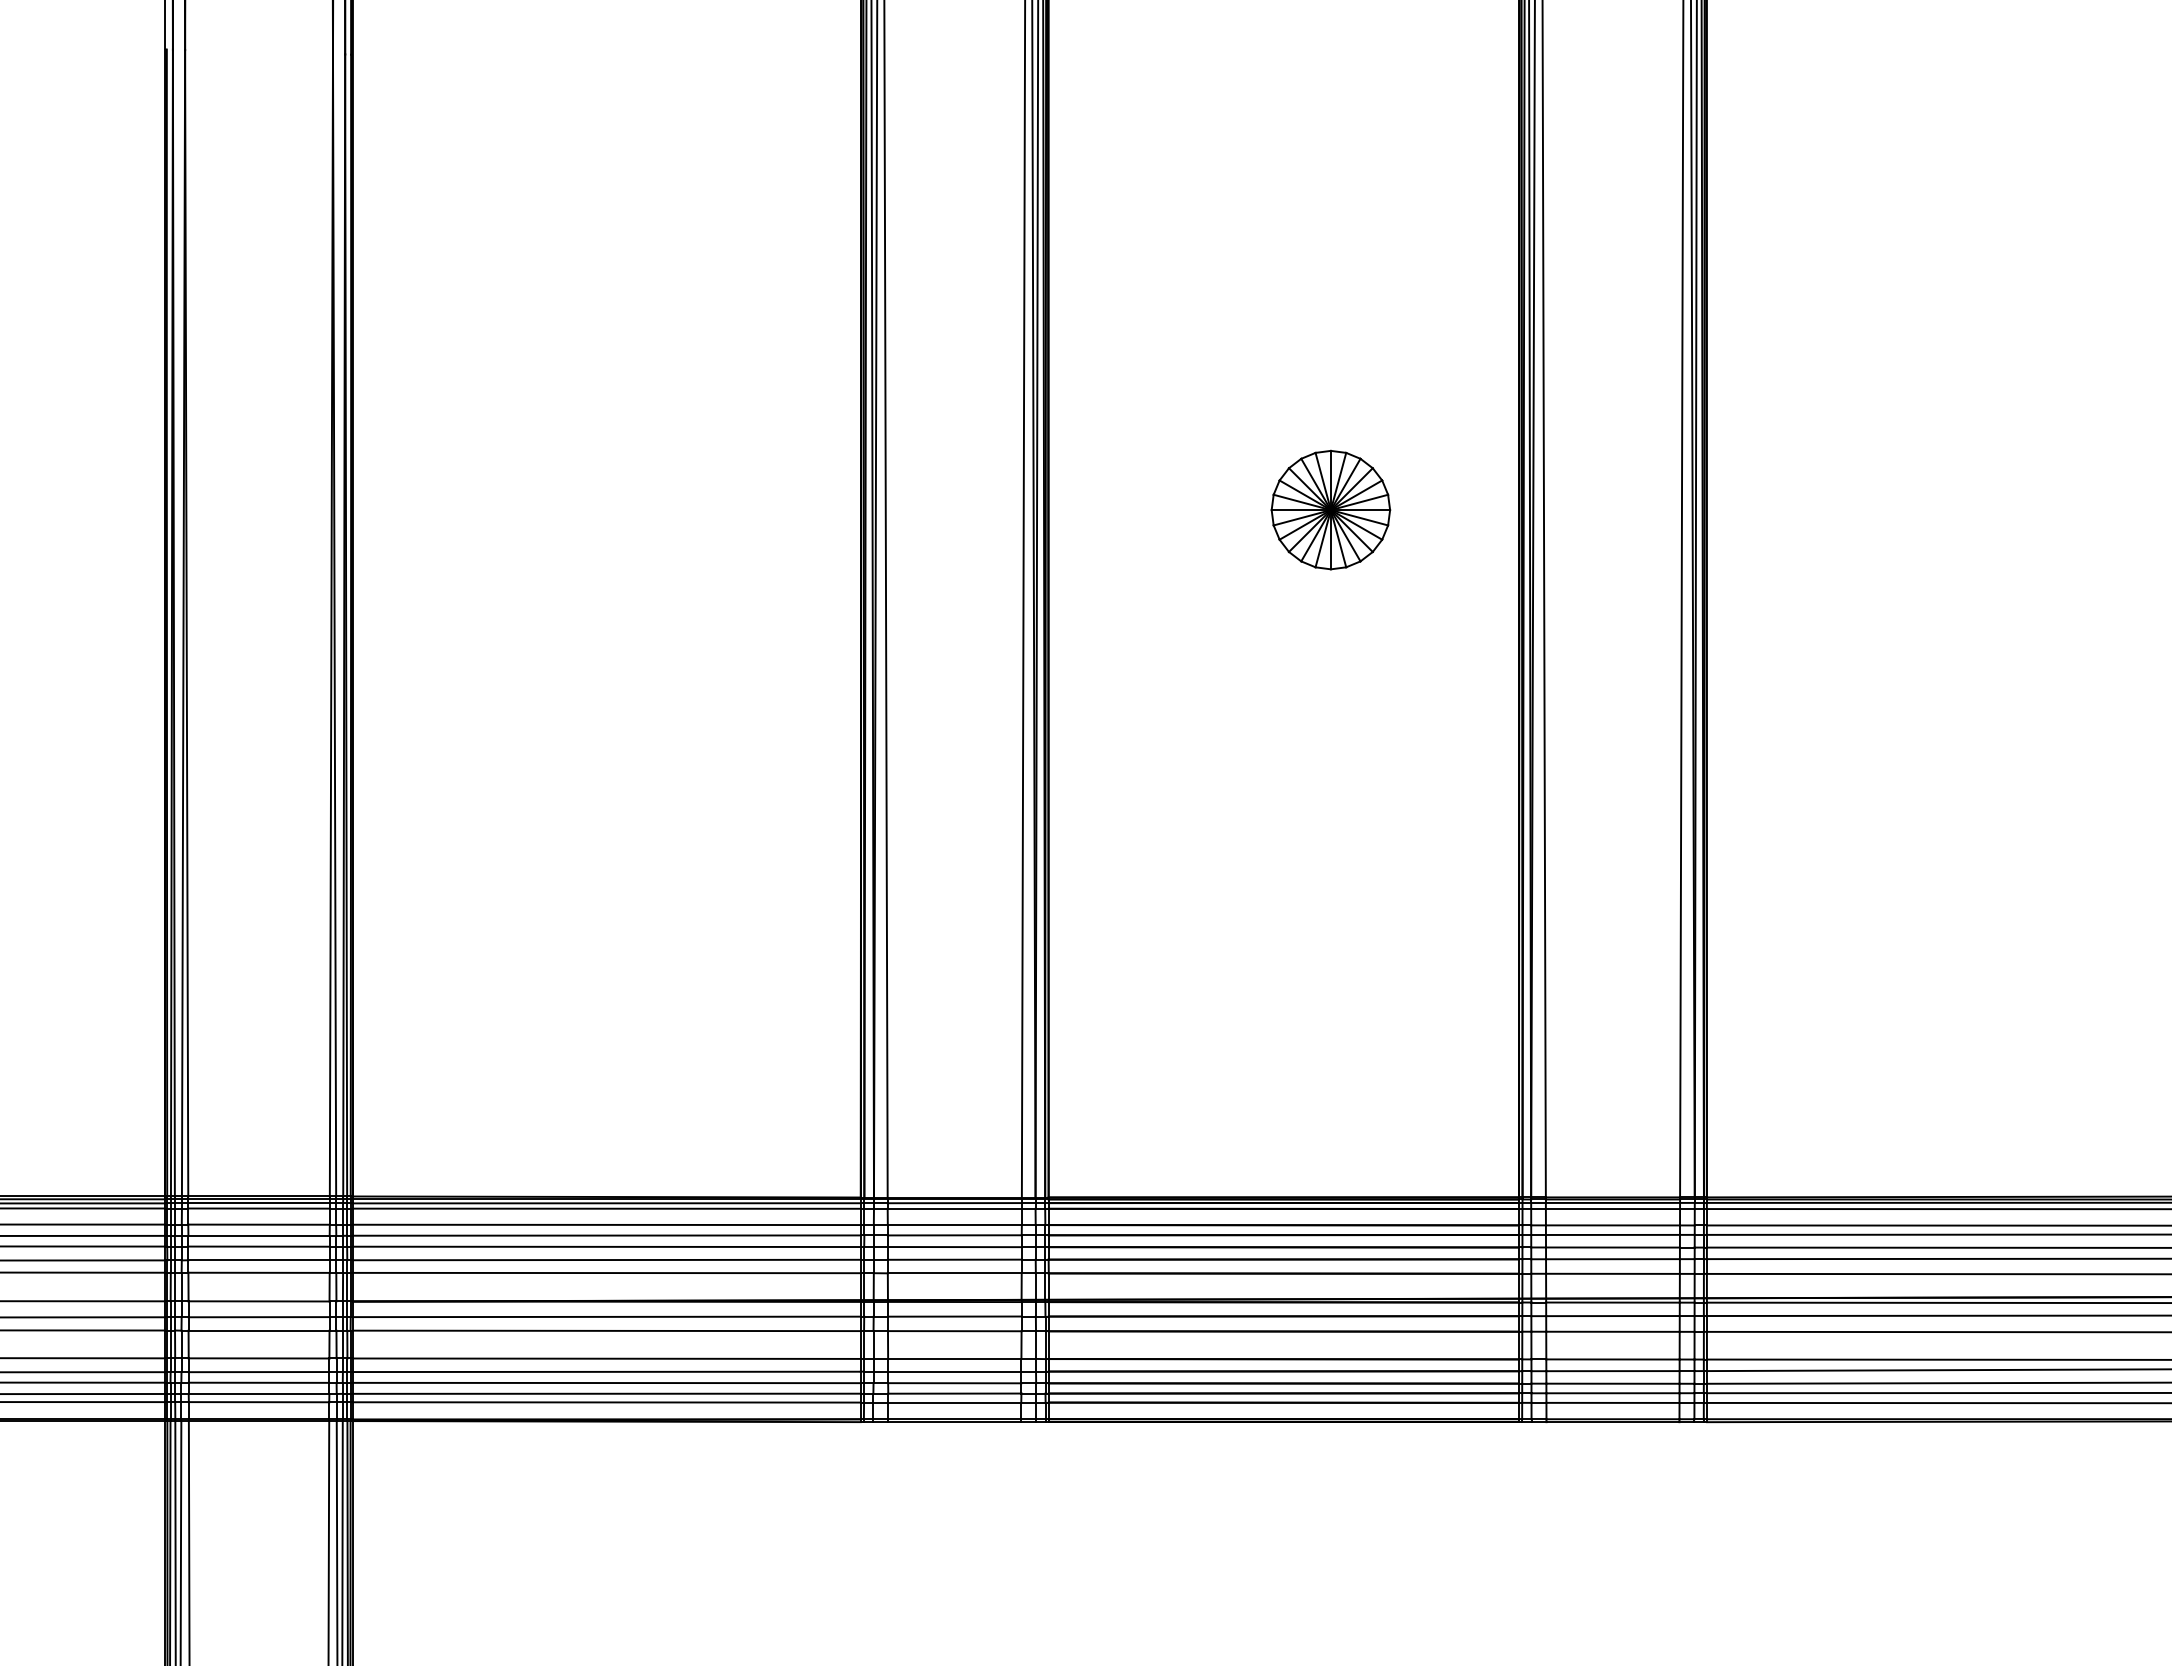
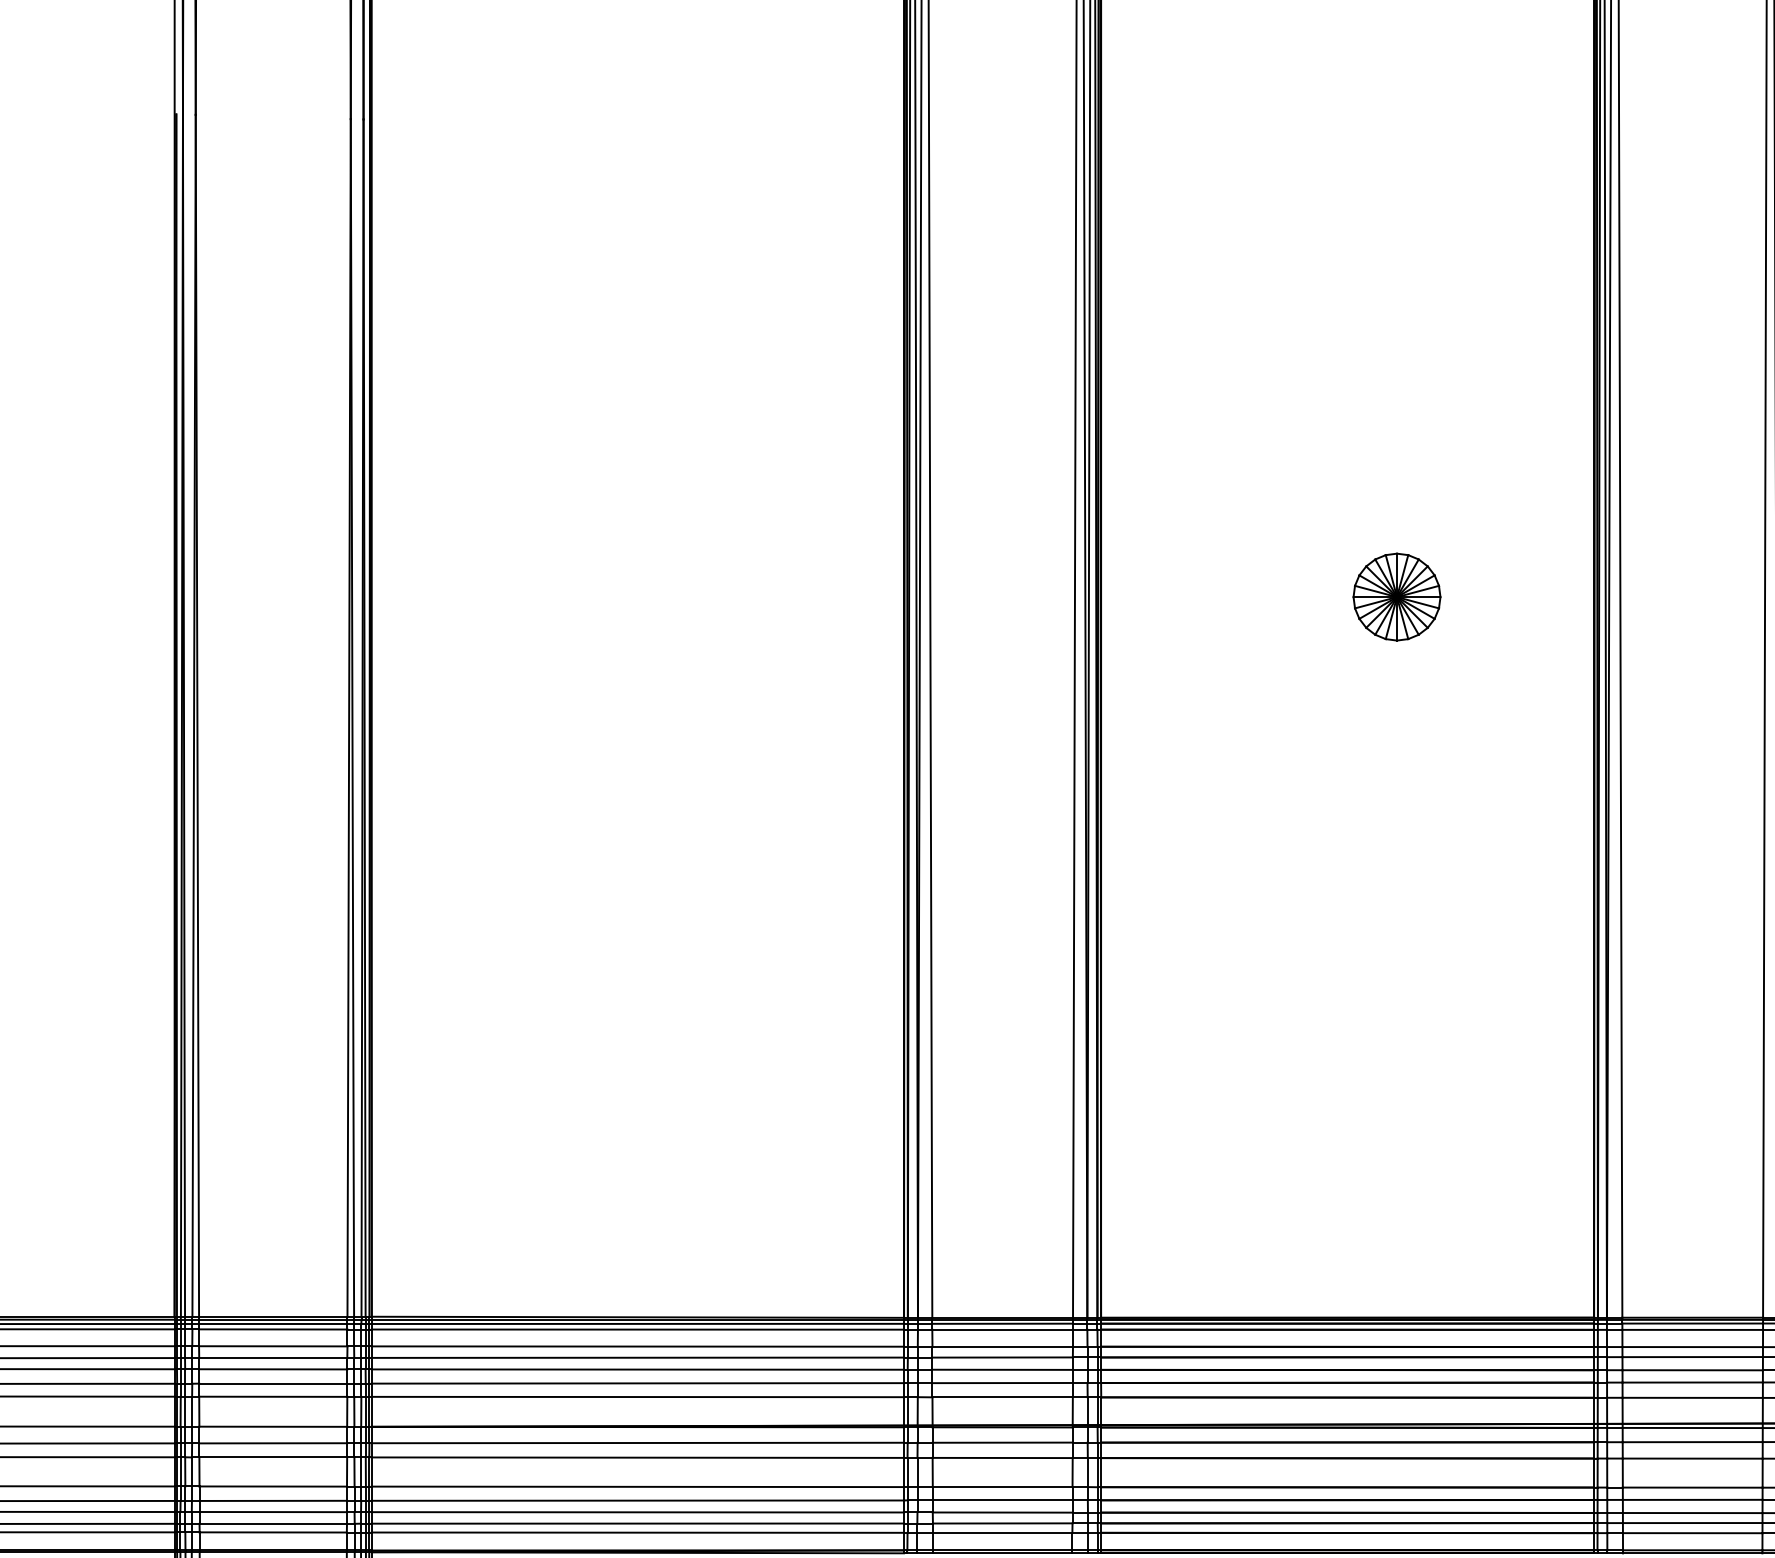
part: (1330, 509) -> (1396, 596), size x0.7

